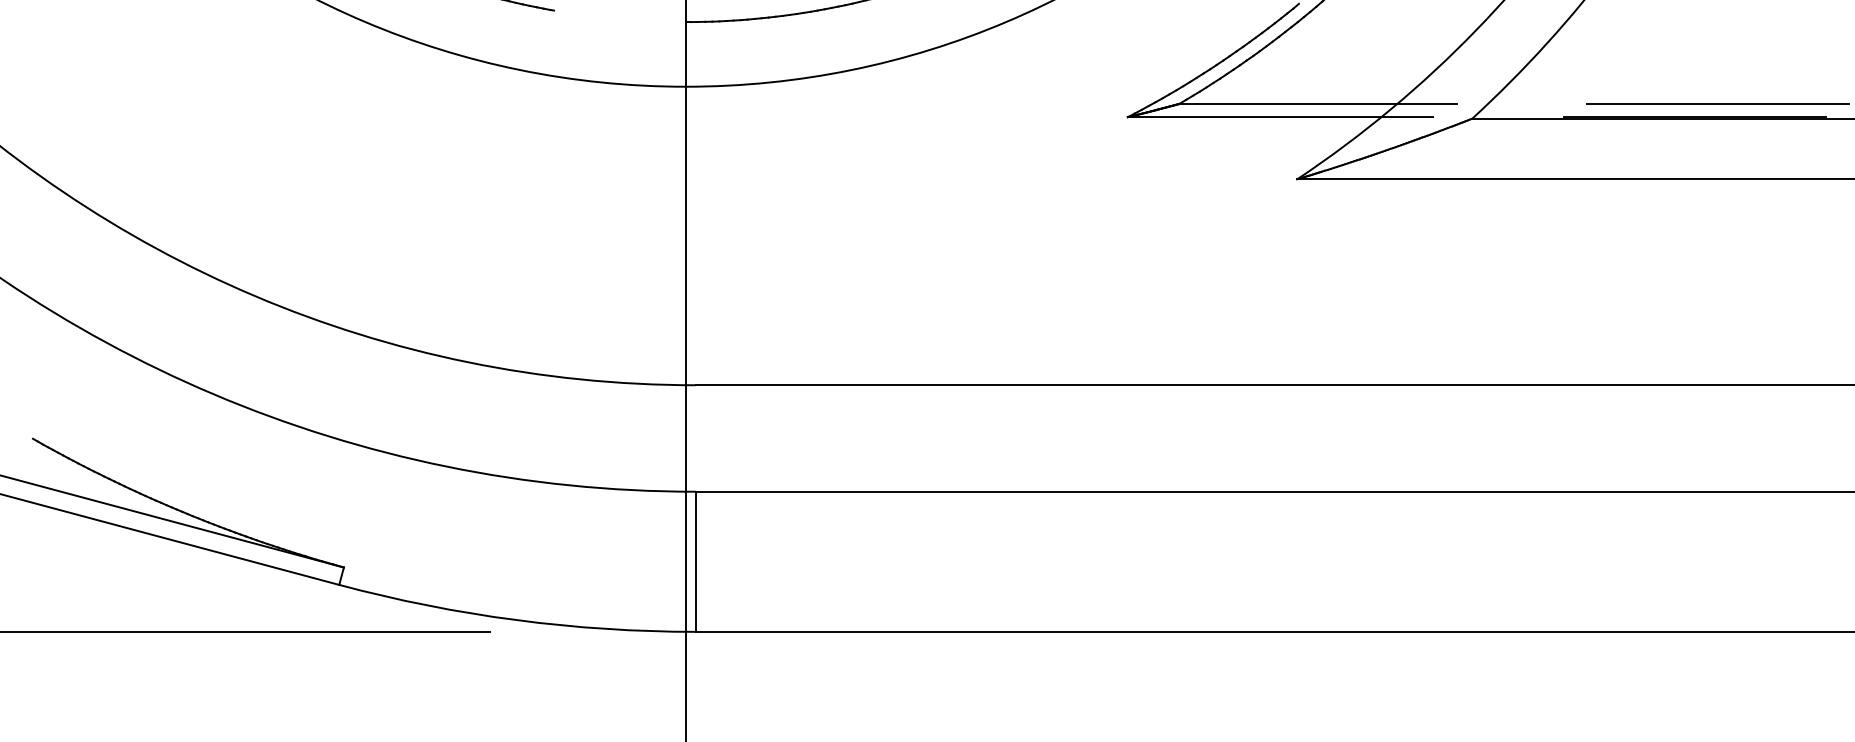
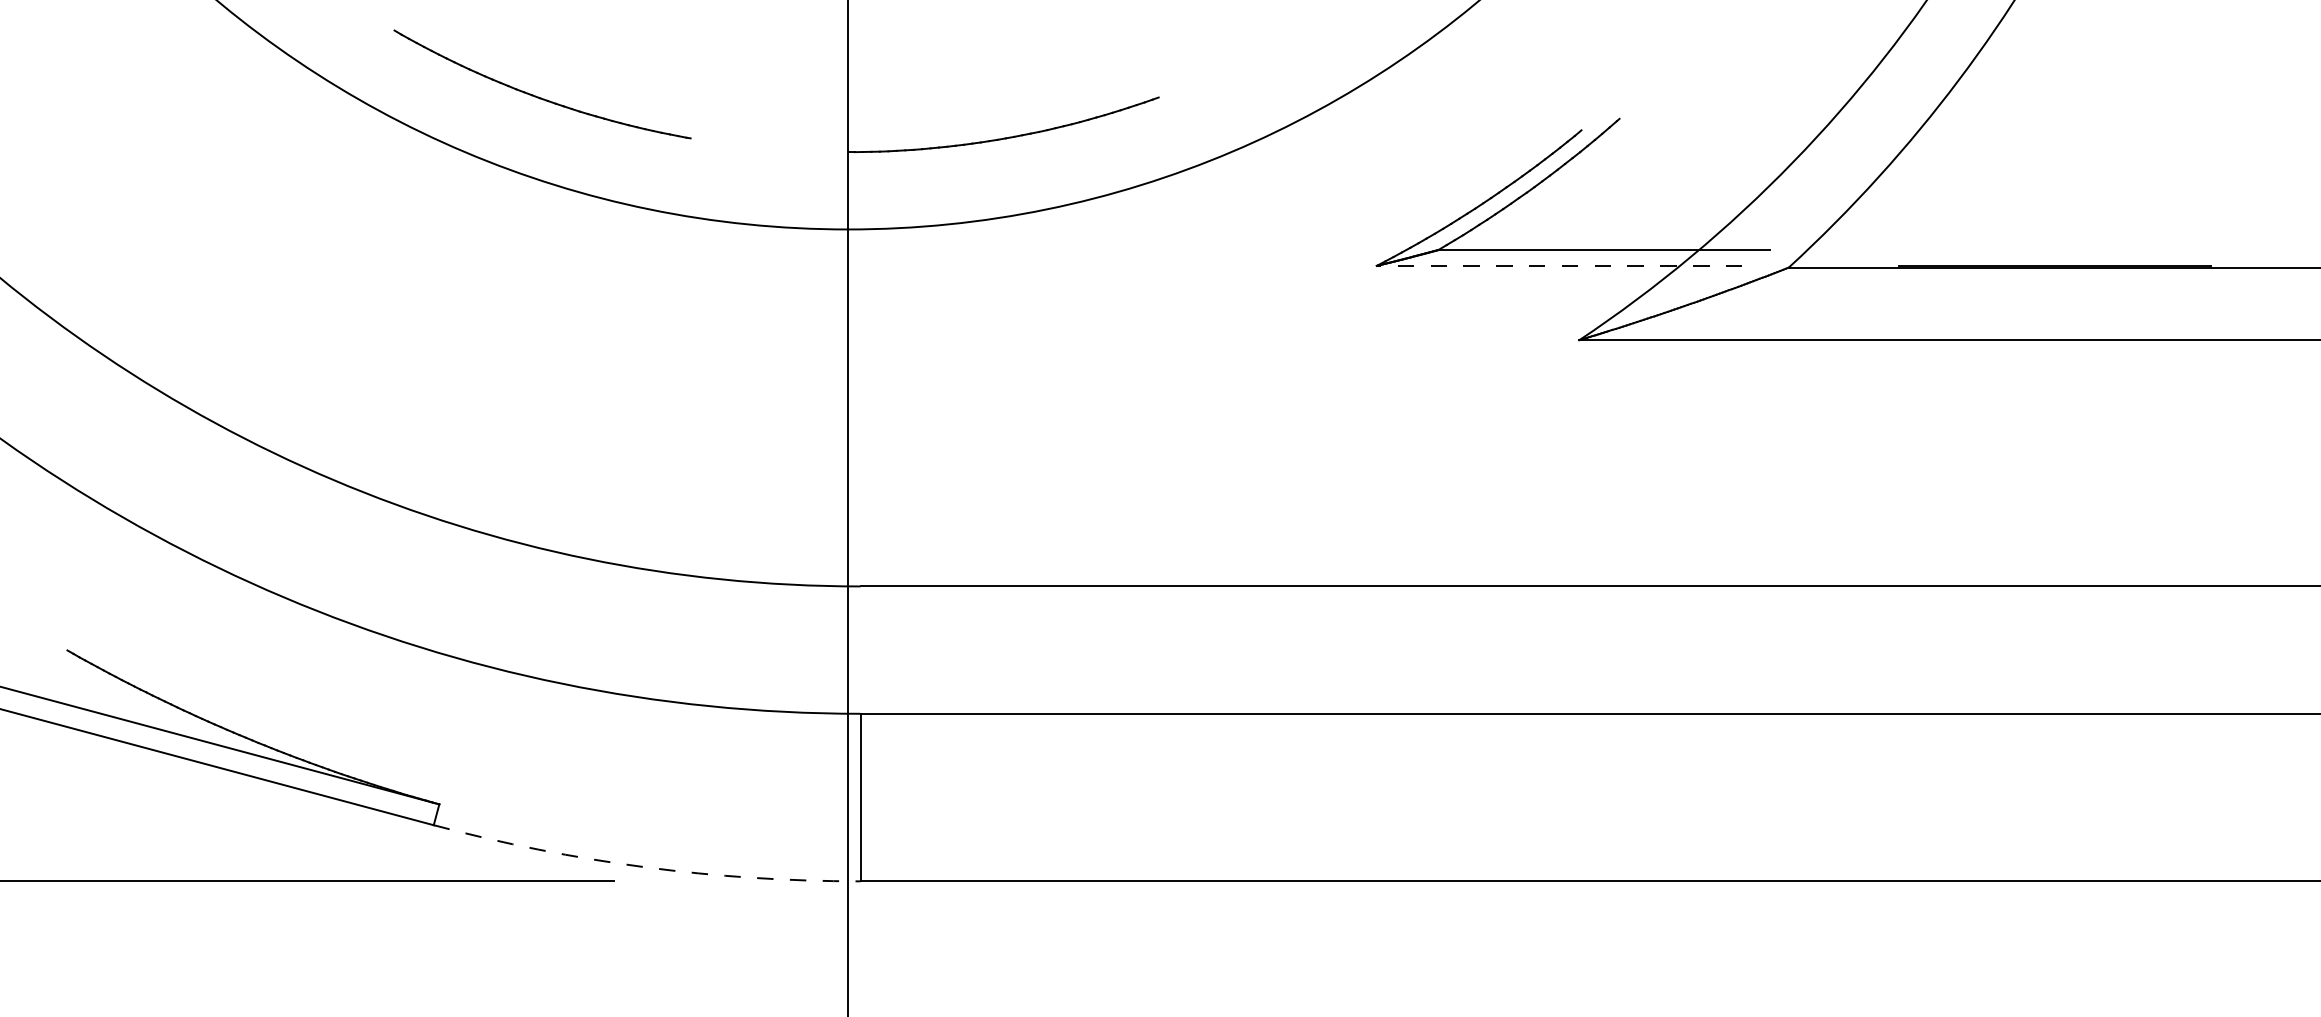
line: (1717, 103) -> (2082, 249), removed
line: (1280, 116) -> (1559, 265), solid -> dashed
arc: (516, 620) -> (645, 867), solid -> dashed

